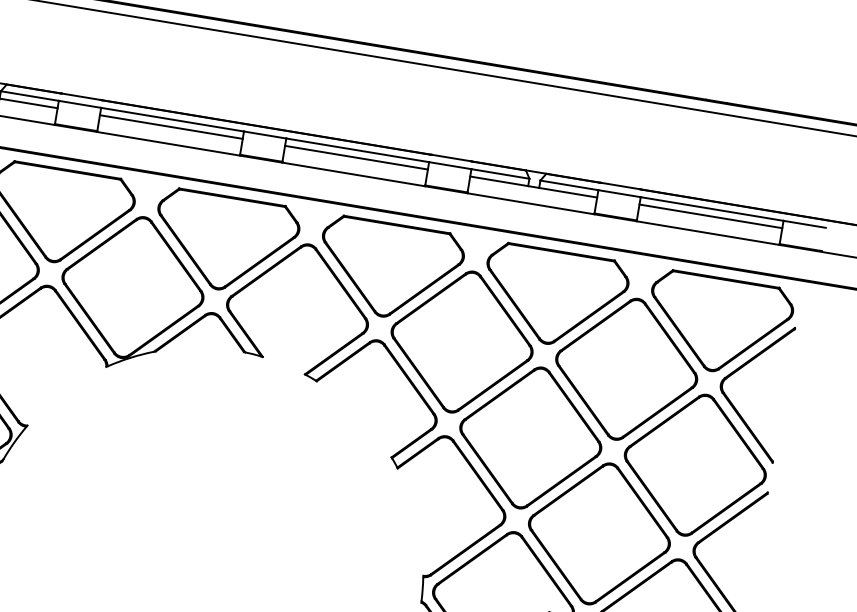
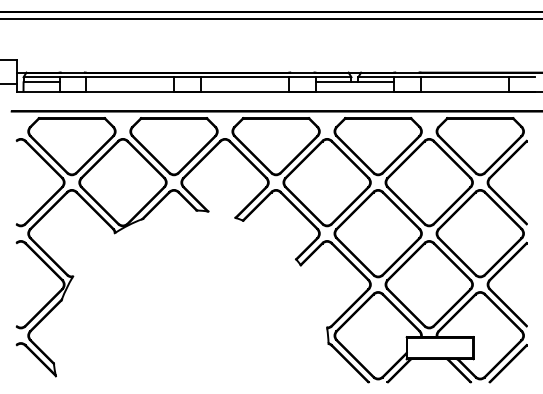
line: (170, 126) -> (129, 81), removed
line: (355, 157) -> (244, 81), removed
line: (710, 215) -> (464, 81), removed

